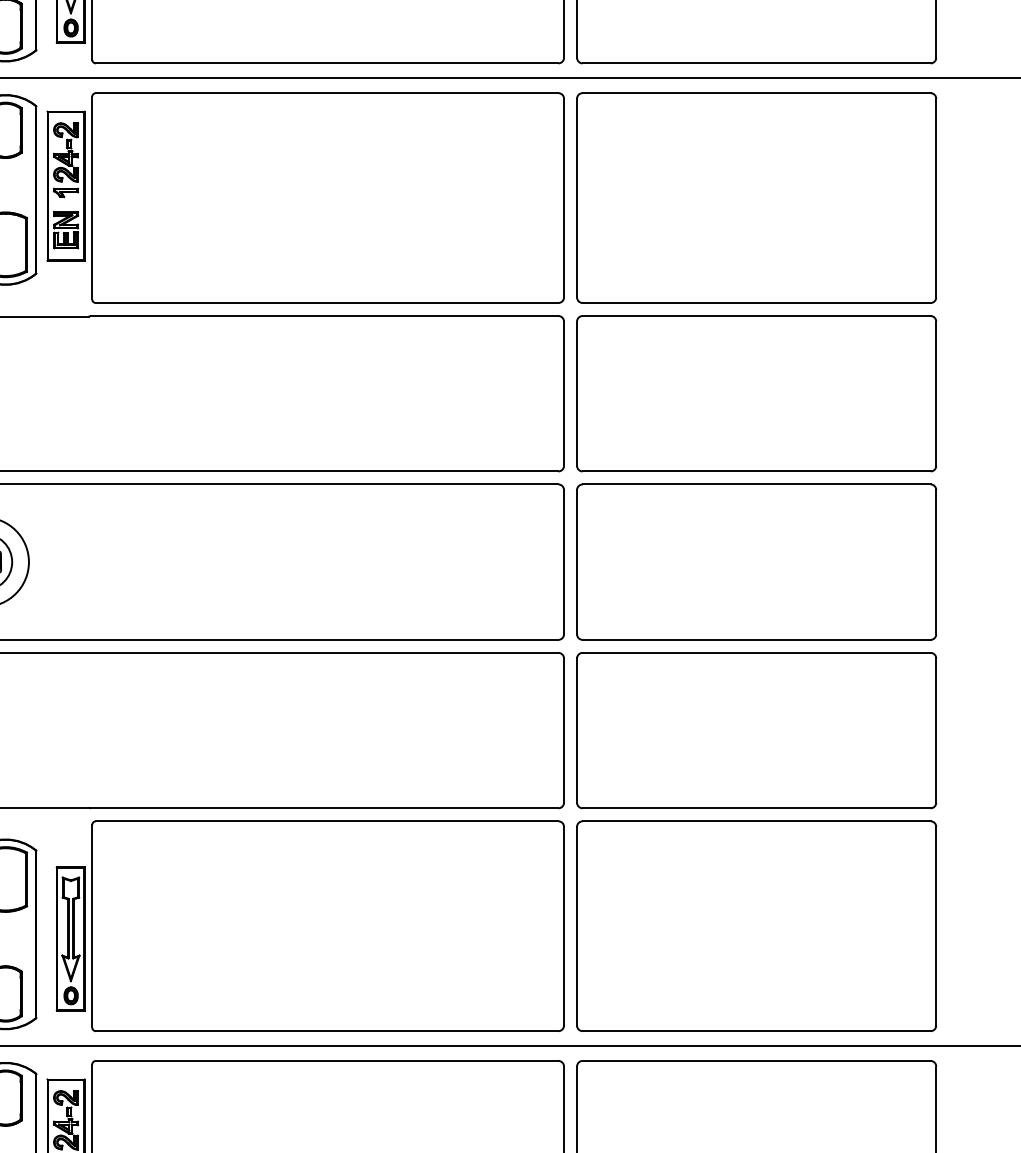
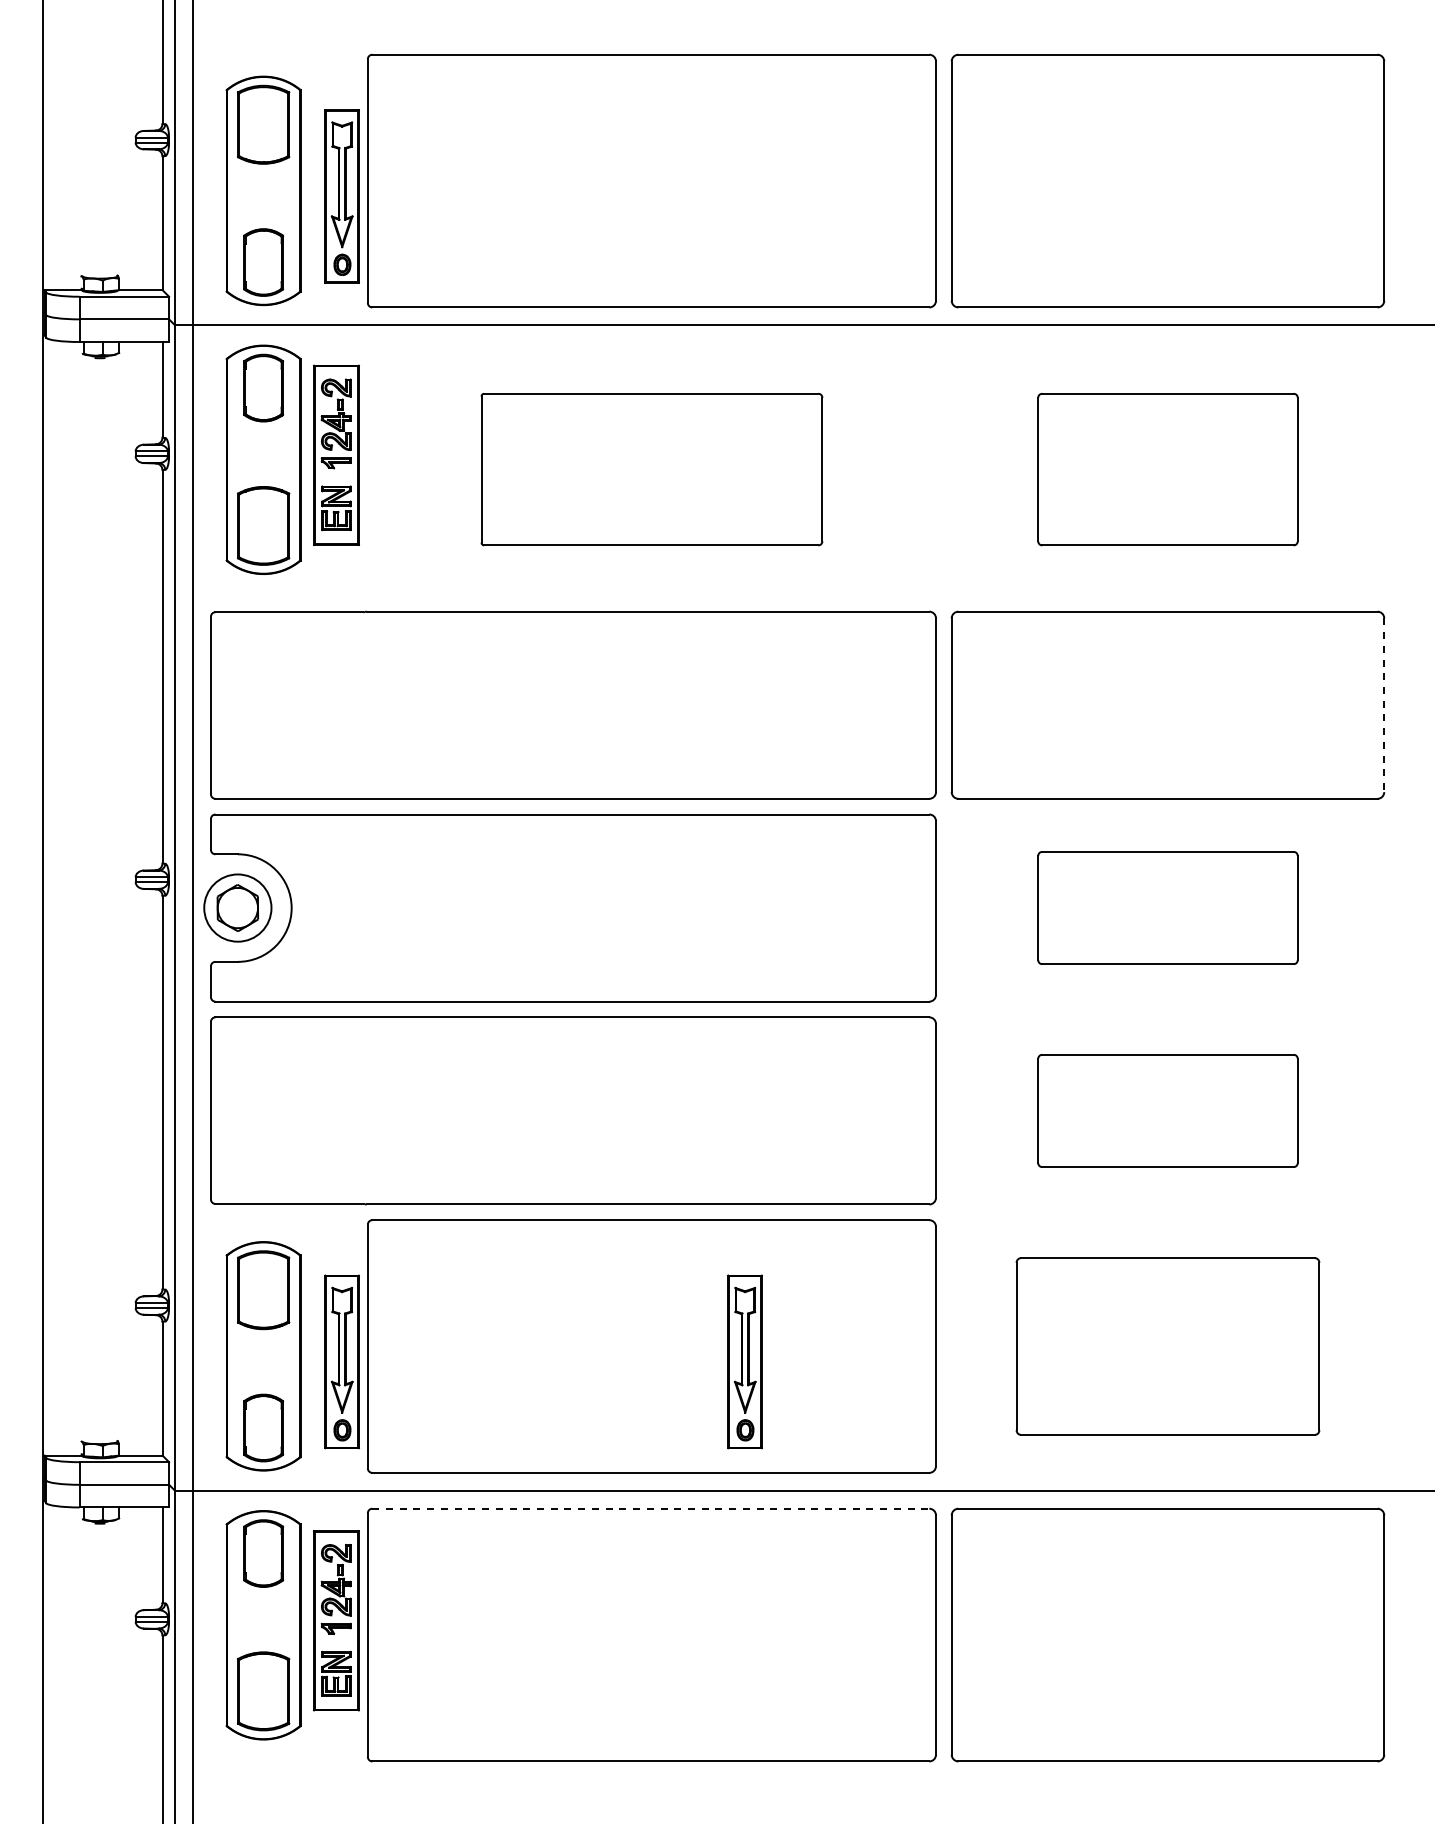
part: (327, 197) -> (651, 469), size x0.6
part: (756, 197) -> (1167, 469), size x0.6
line: (936, 393) -> (1384, 705), solid -> dashed
part: (756, 561) -> (1167, 907), size x0.6
part: (756, 730) -> (1167, 1110), size x0.6
part: (756, 926) -> (1167, 1346), size x0.7
part: (404, 938) -> (744, 1361), added
line: (326, 1060) -> (650, 1508), solid -> dashed

